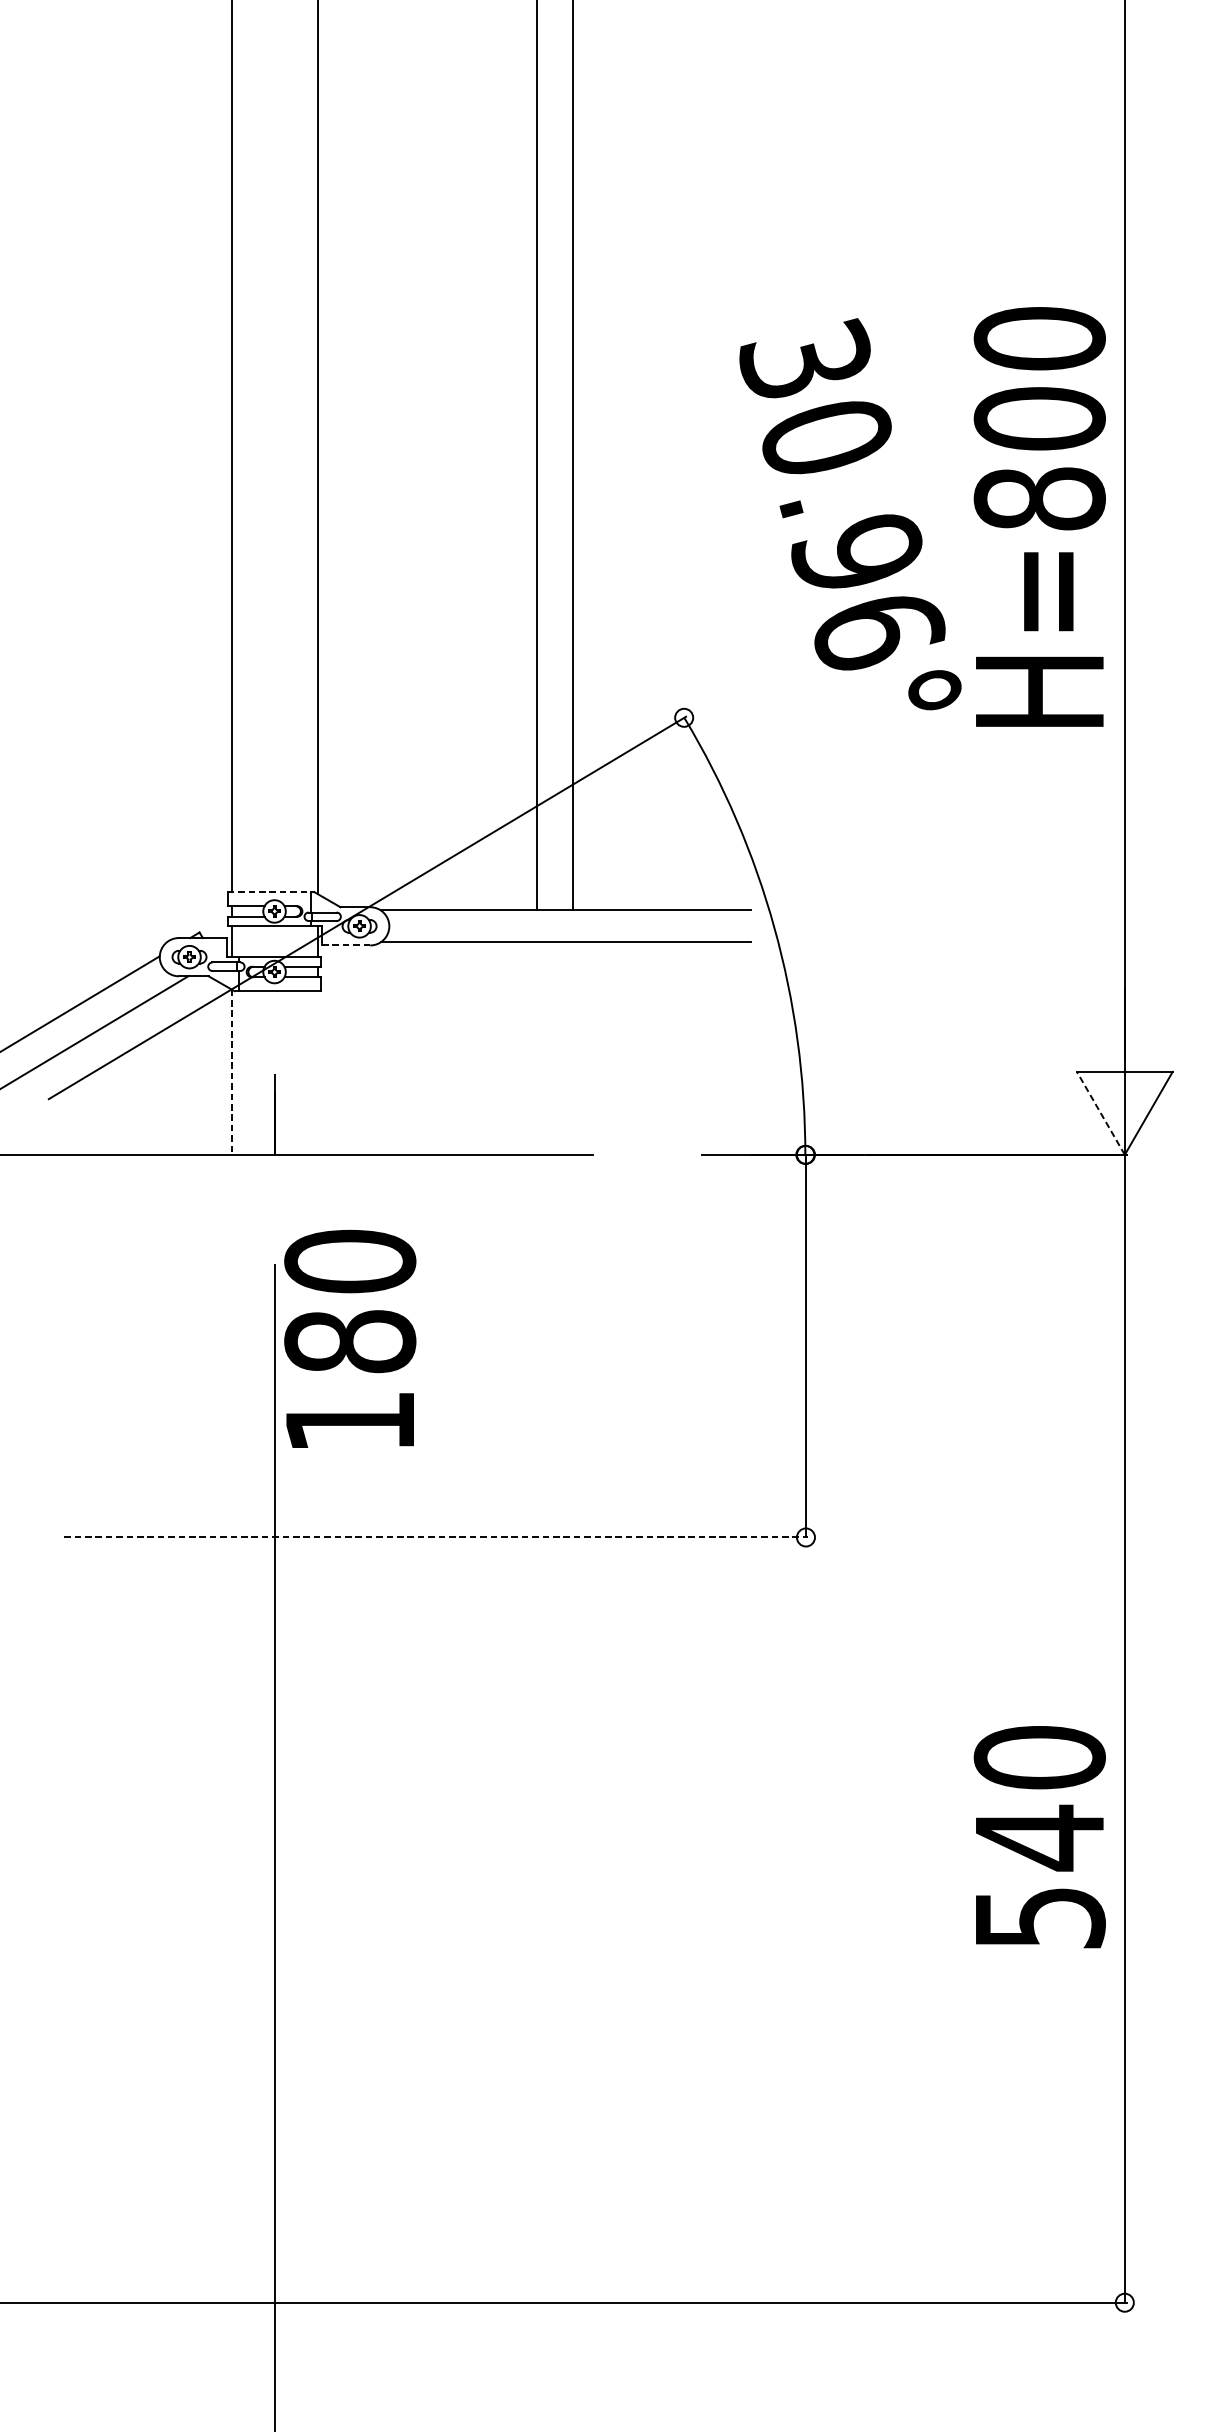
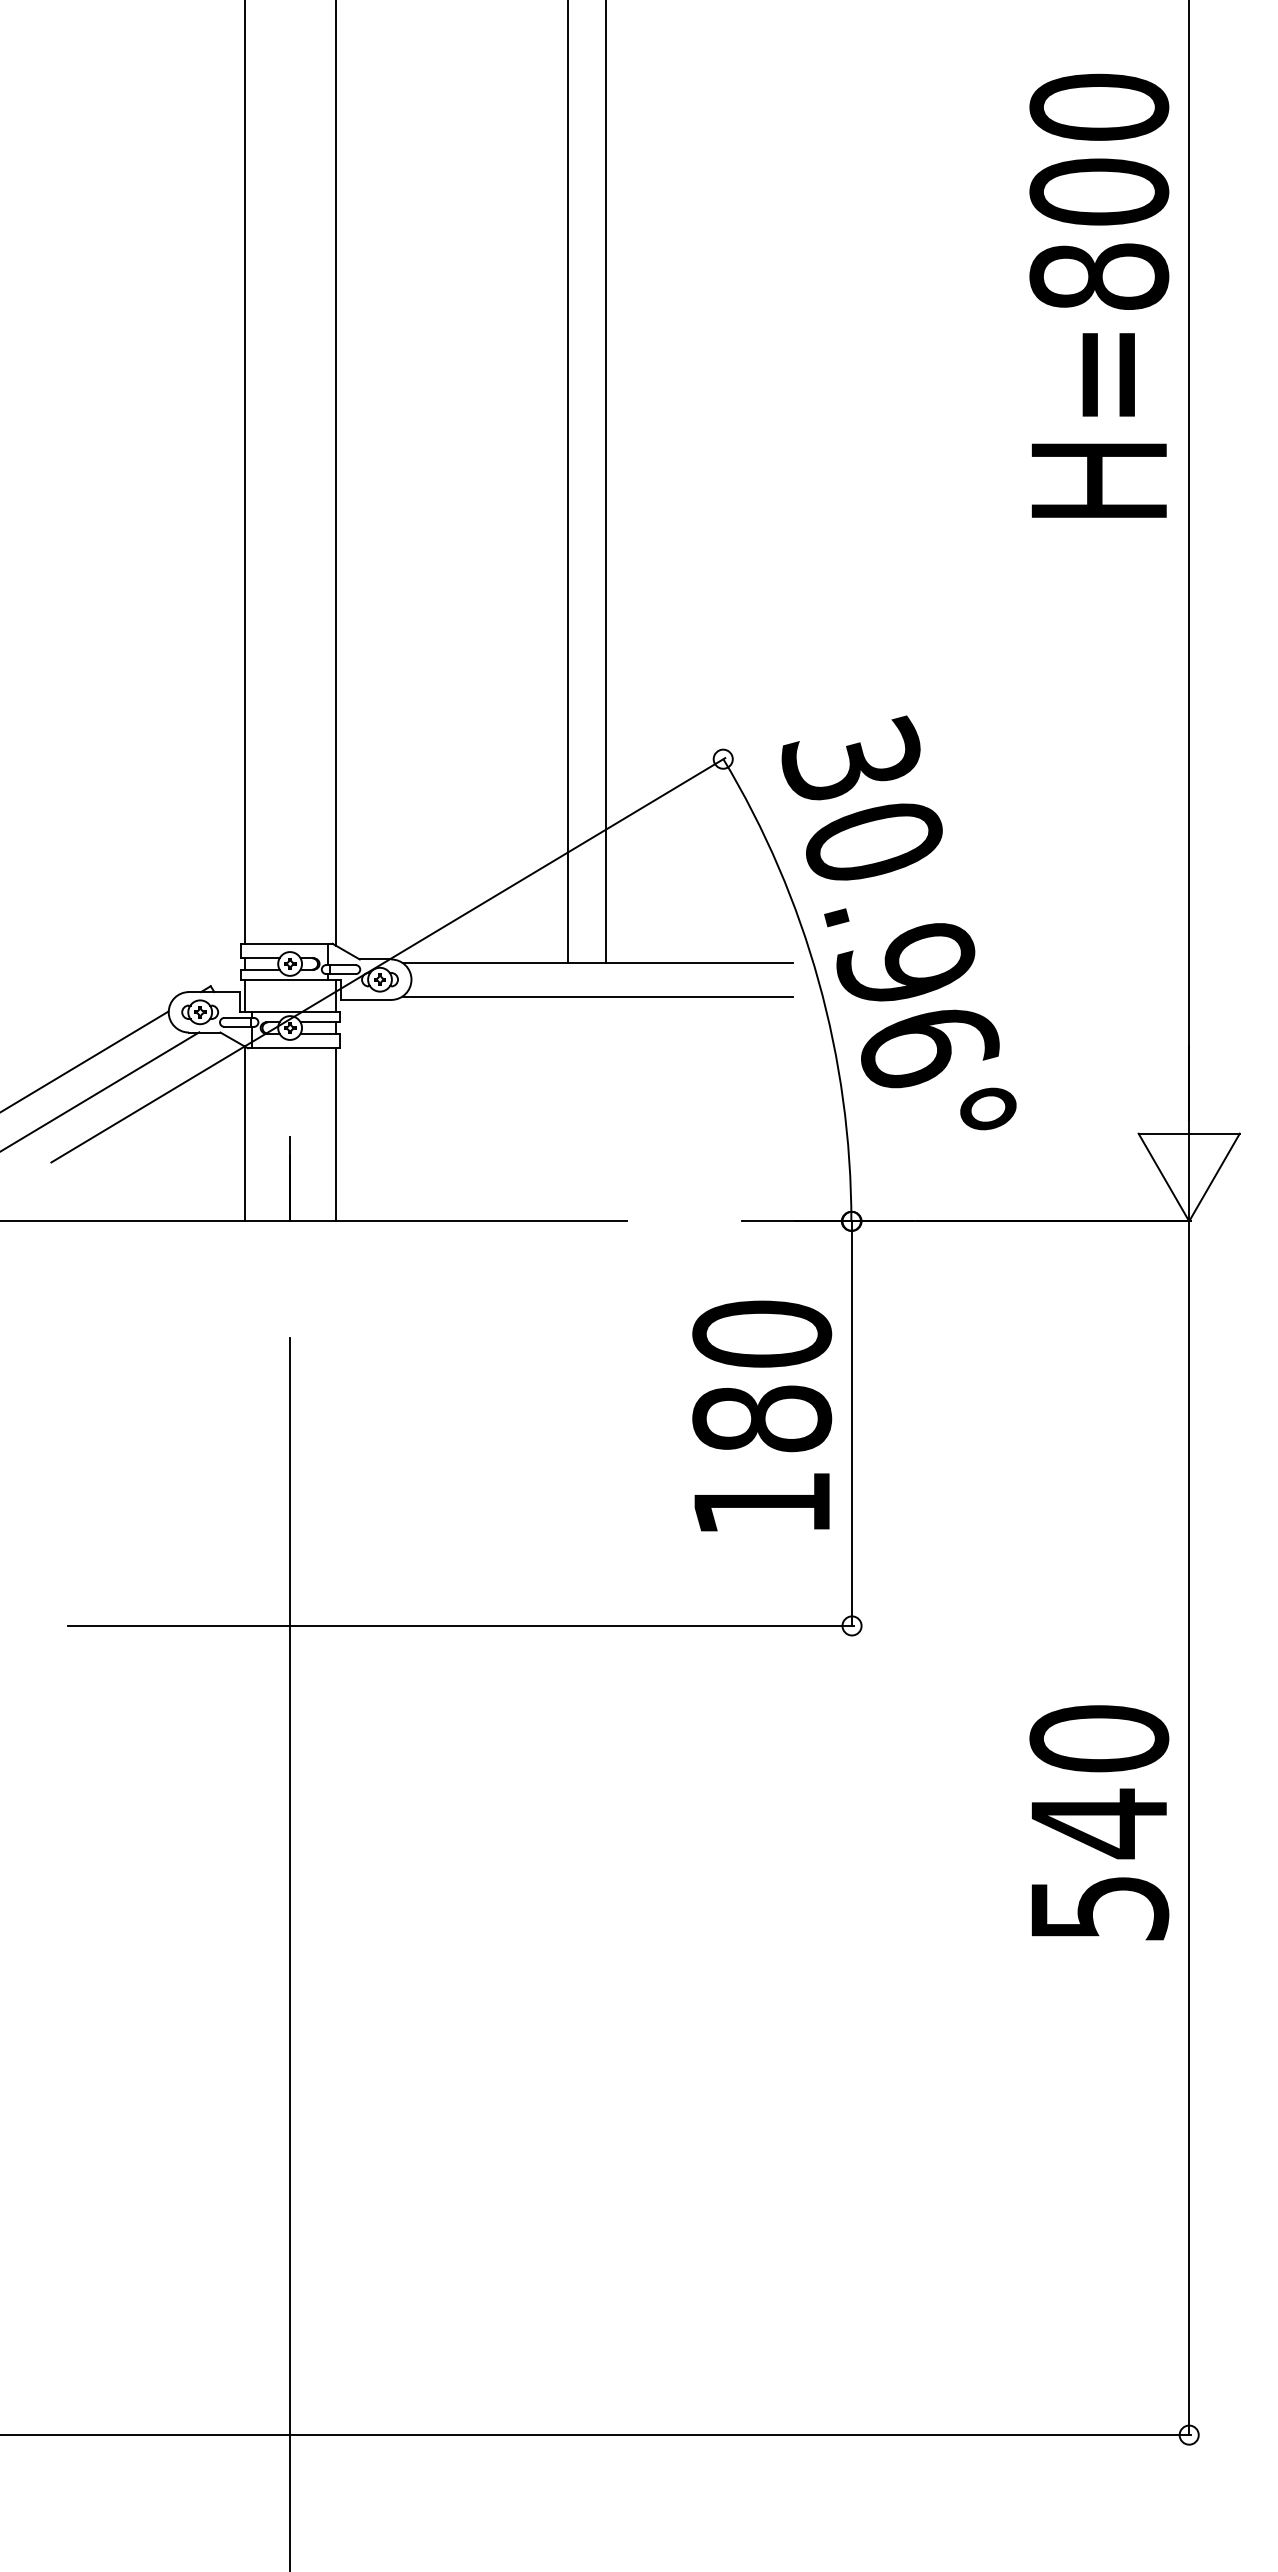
text: (849, 513) -> (898, 922), moved
text: (1039, 516) -> (1099, 295), moved
line: (271, 892) -> (286, 943), dashed -> solid
line: (345, 945) -> (365, 999), dashed -> solid
line: (231, 1072) -> (244, 1134), dashed -> solid
line: (317, 1072) -> (335, 1134), added
line: (1100, 1113) -> (1163, 1177), dashed -> solid
text: (350, 1338) -> (762, 1415), moved
line: (436, 1537) -> (461, 1625), dashed -> solid
text: (1039, 1836) -> (1099, 1822), moved

